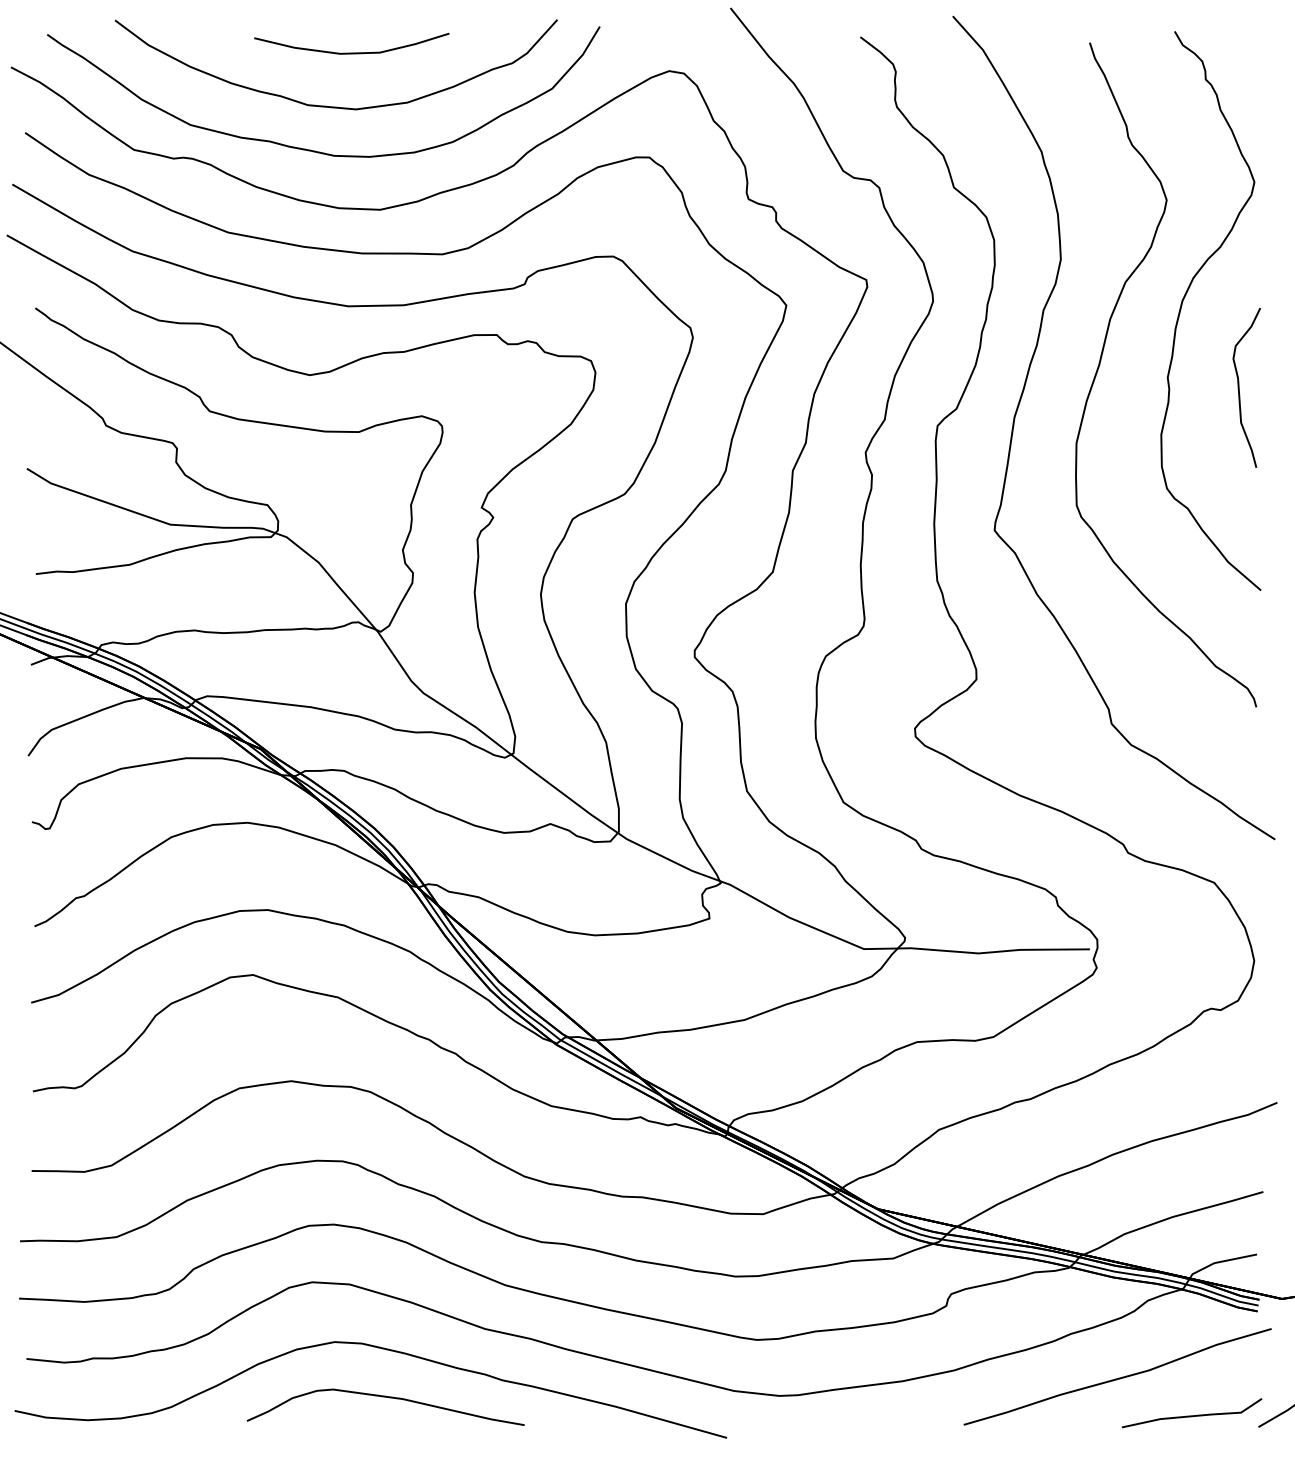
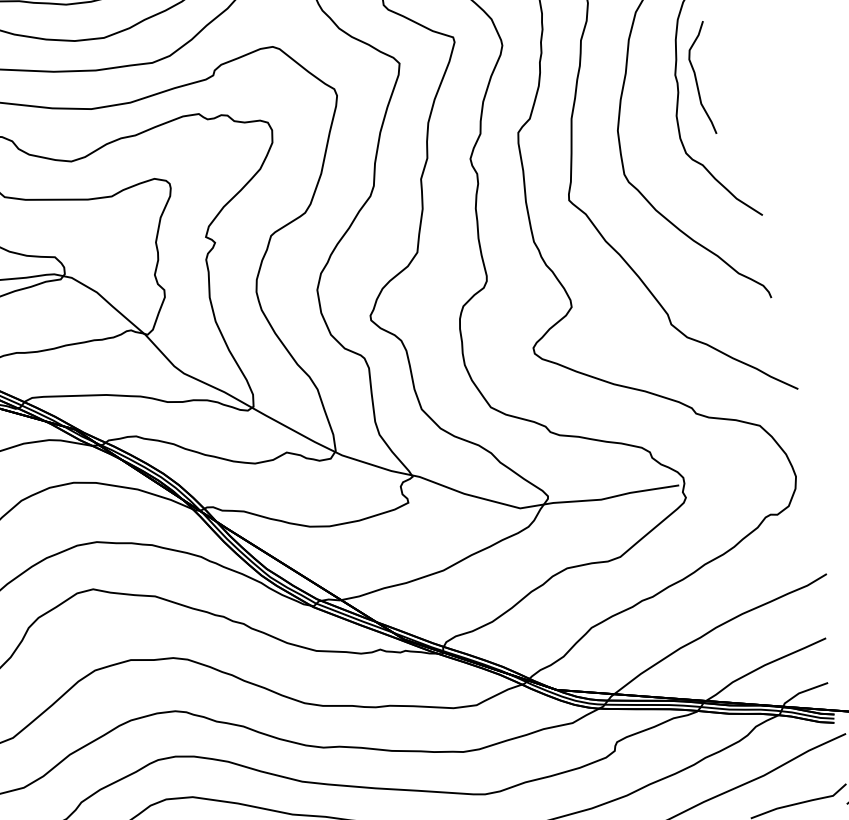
curve: (1239, 387) -> (696, 79), moved

